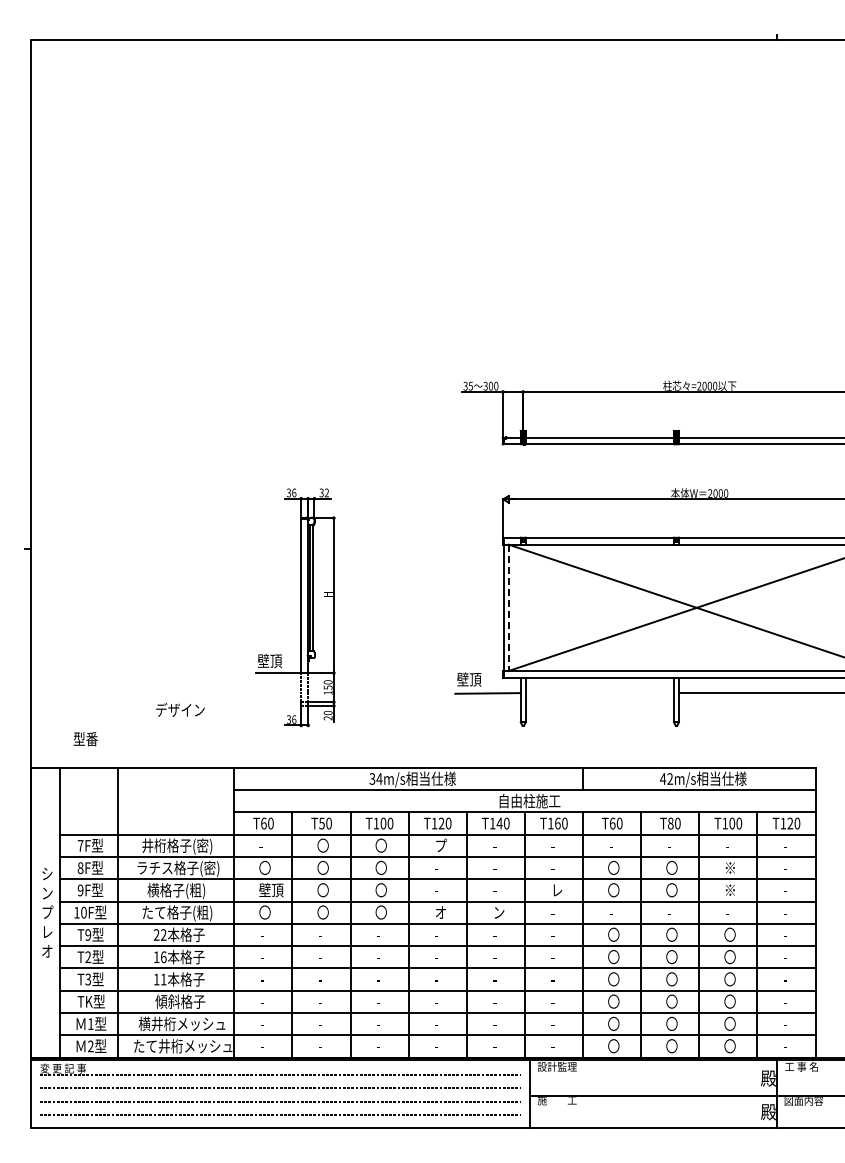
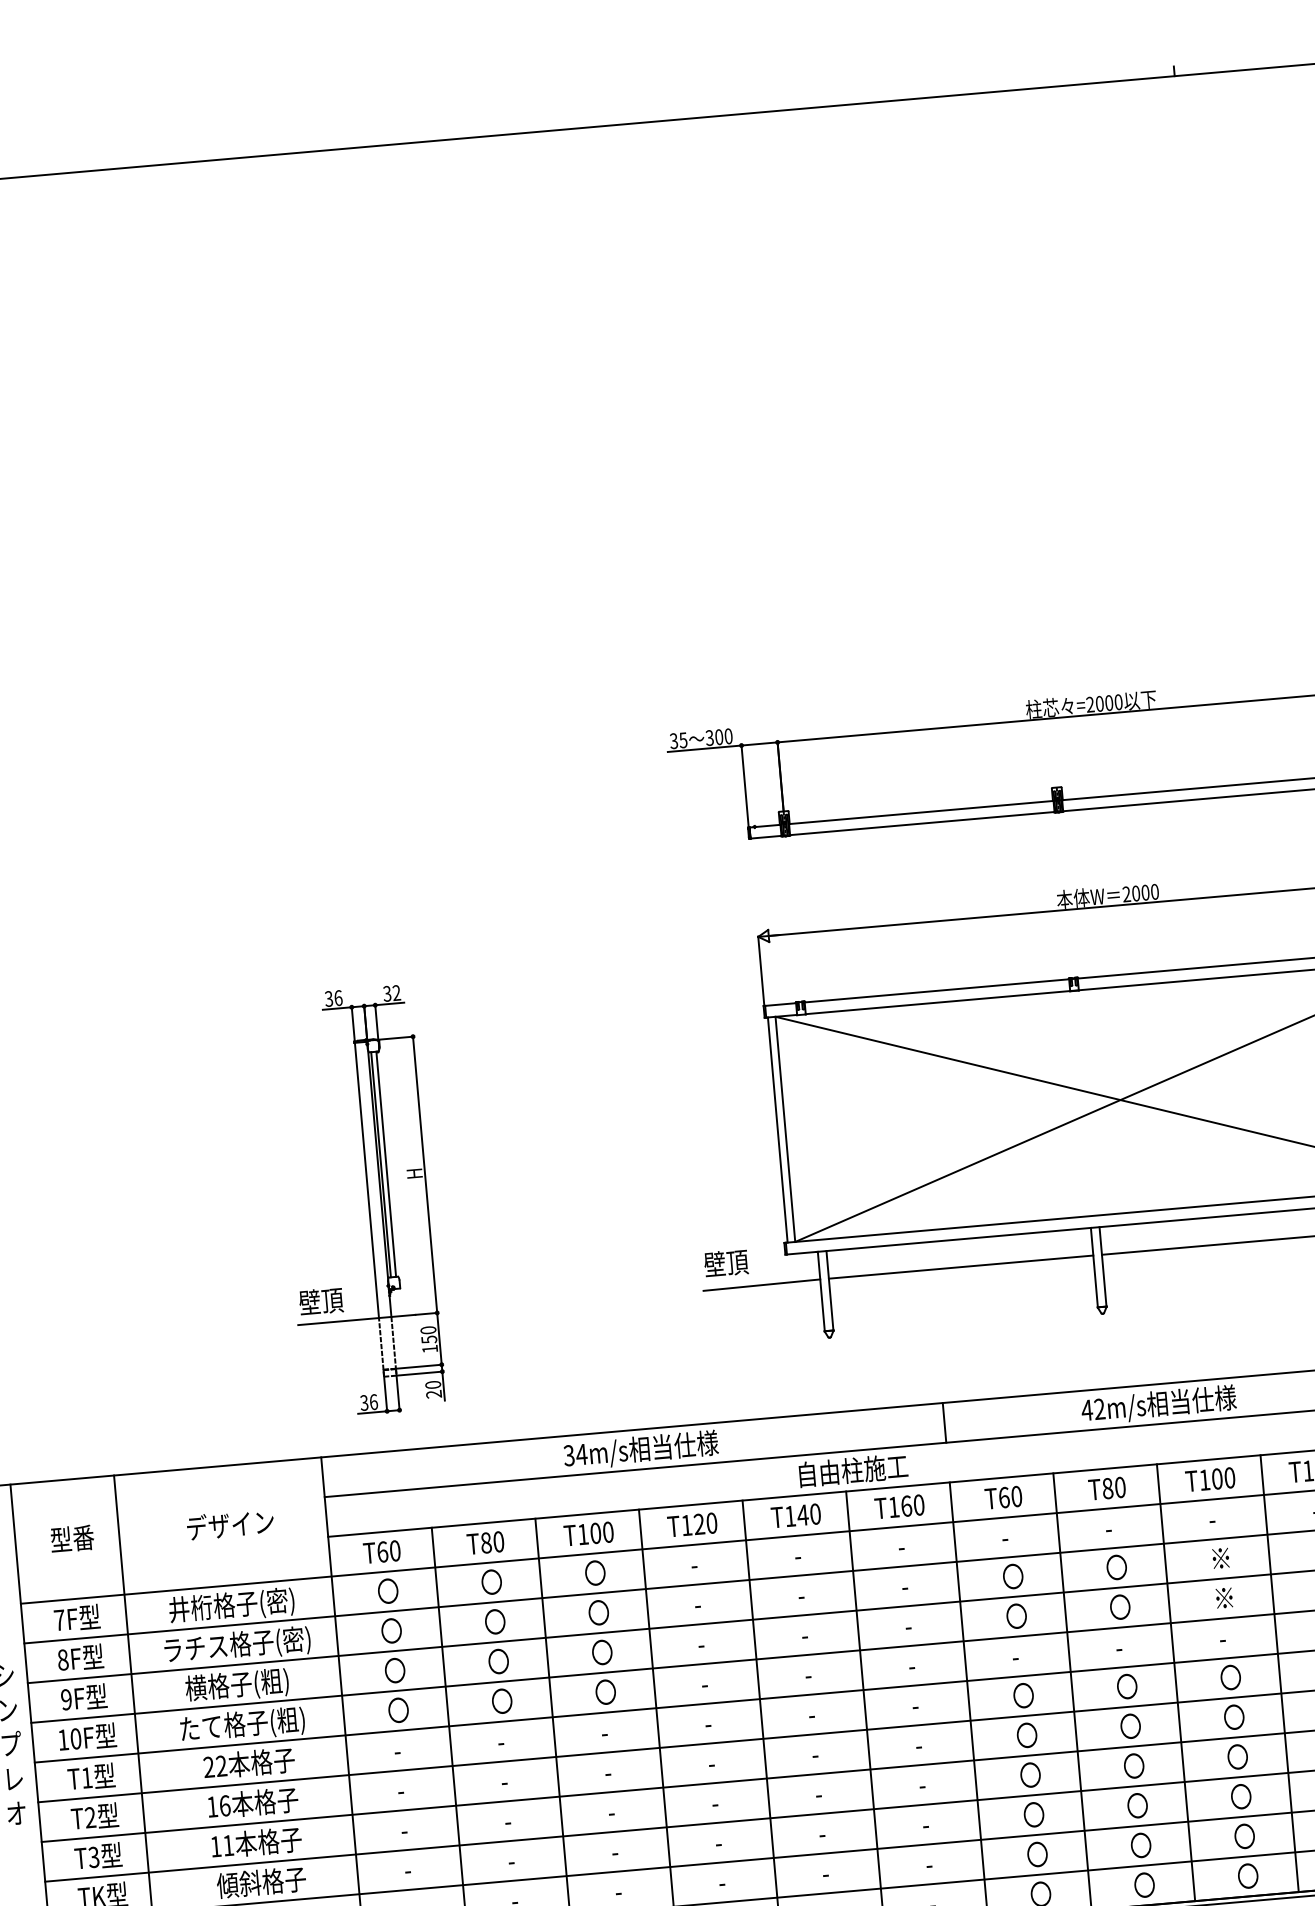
part: (295, 607) -> (358, 1202), moved
line: (508, 608) -> (785, 1130), dashed -> solid
line: (599, 693) -> (960, 1267), added
text: (180, 709) -> (230, 1523), moved
text: (85, 739) -> (72, 1539), moved
text: (321, 823) -> (485, 1542), T50 -> T80
text: (440, 844) -> (700, 1561), プ -> -
text: (264, 845) -> (387, 1590), - -> 〇
text: (271, 890) -> (406, 1670), 壁頂 -> 〇
text: (556, 890) -> (914, 1625), レ -> -
text: (440, 912) -> (711, 1682), オ -> -
text: (498, 912) -> (814, 1673), ン -> -
text: (88, 934) -> (87, 1777), T9 -> T1

